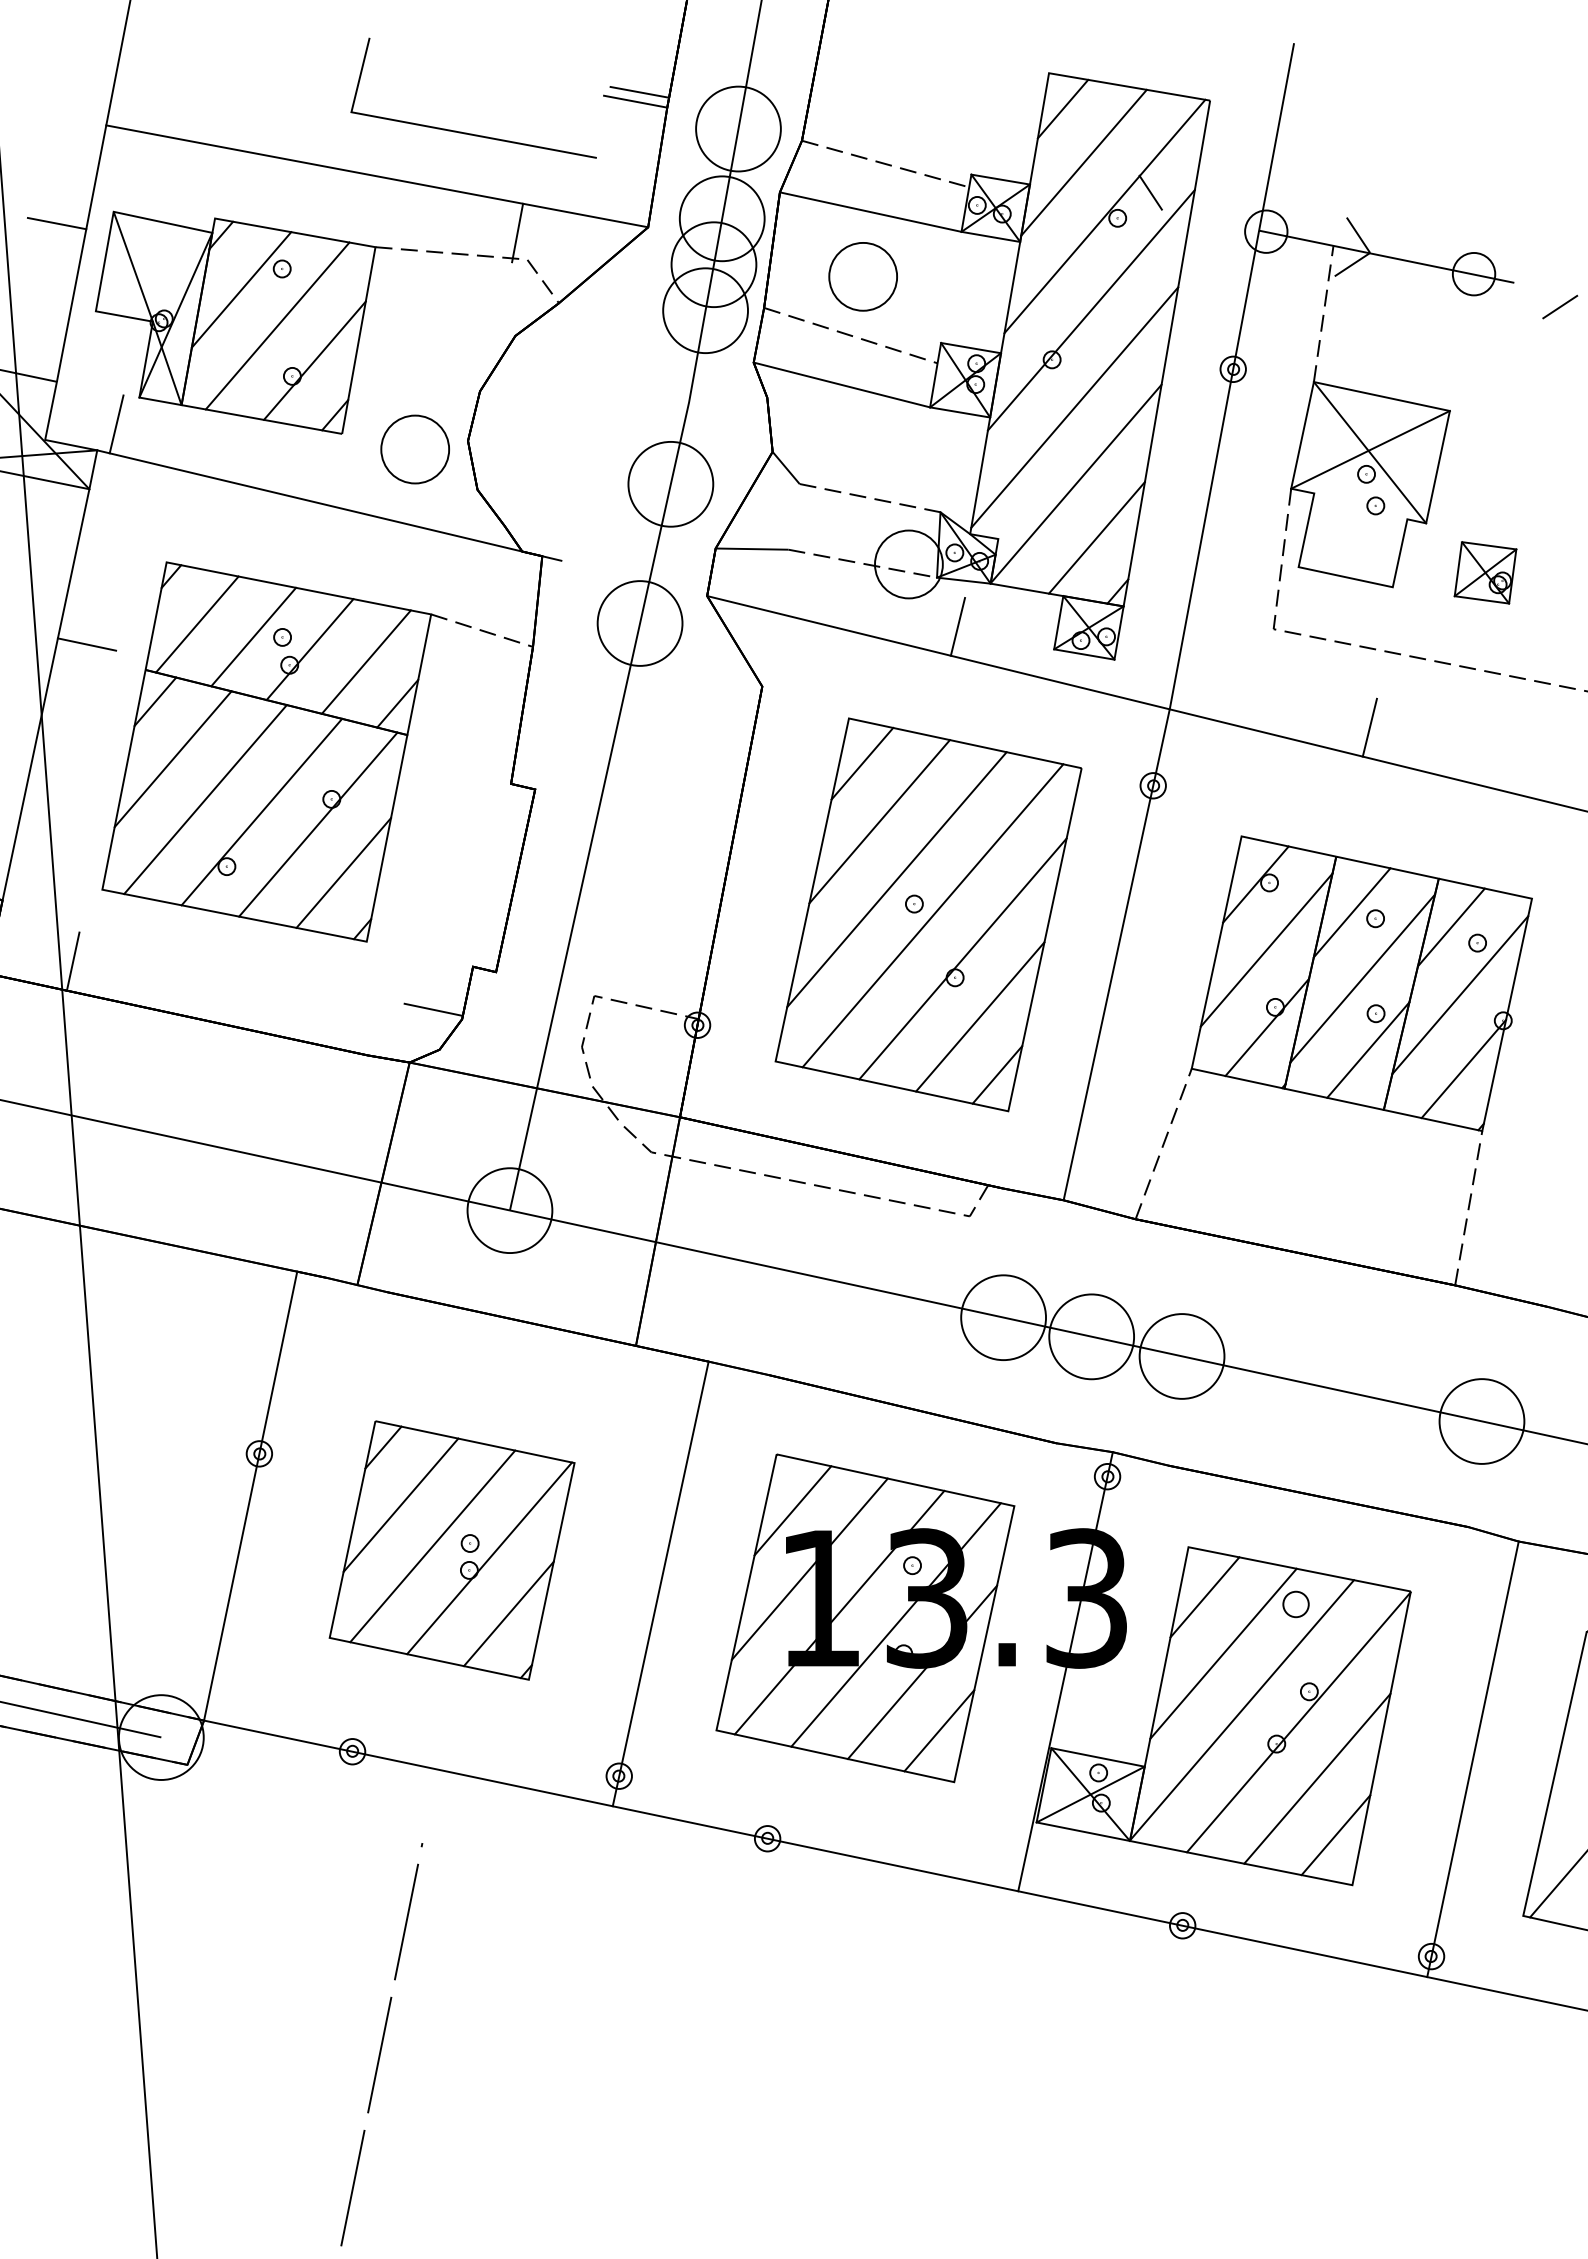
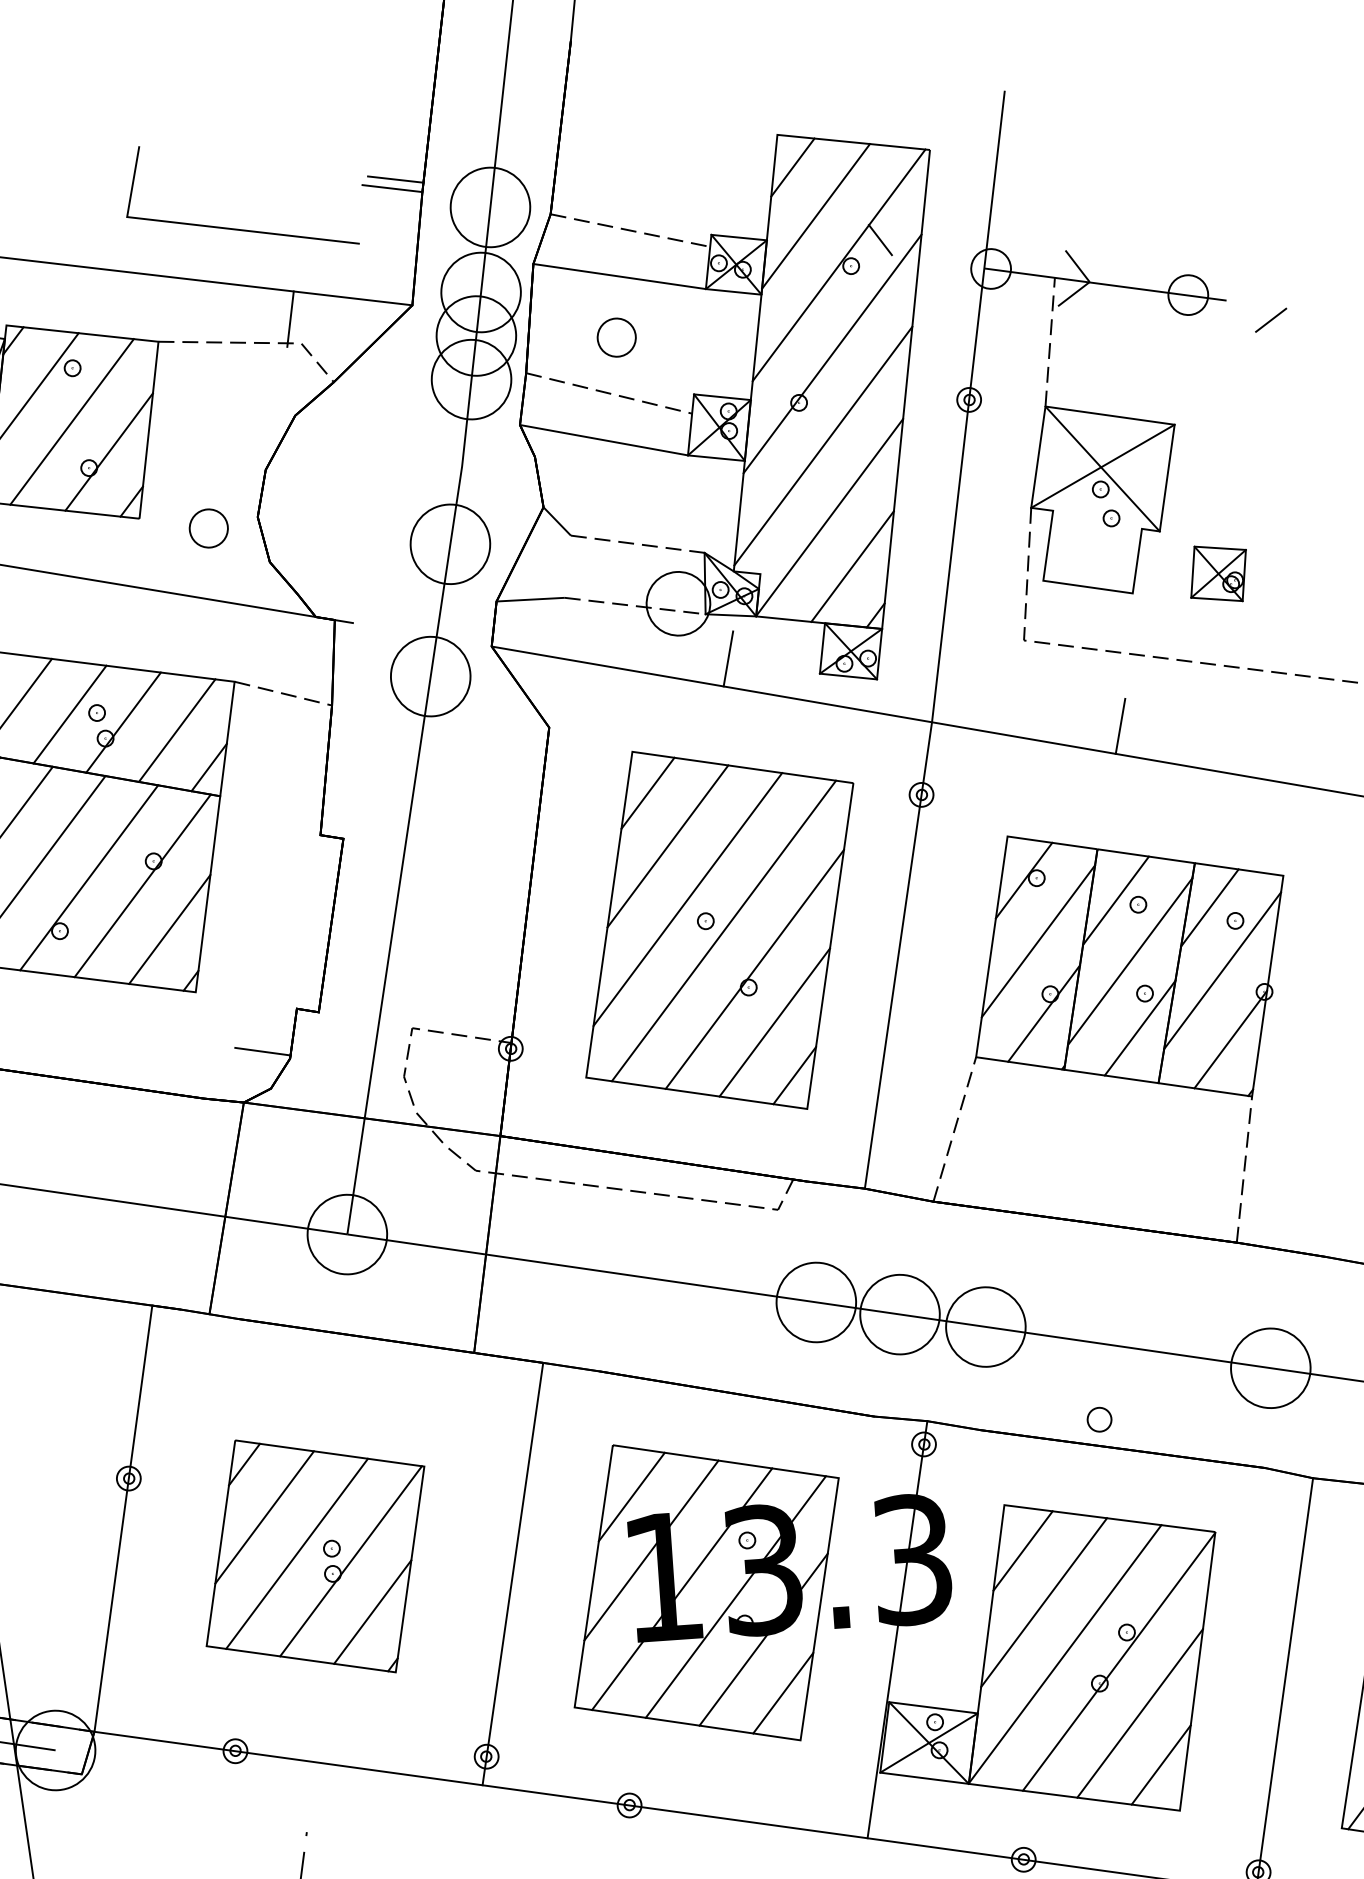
part: (862, 276) -> (616, 337), size x0.6
part: (414, 449) -> (208, 528), size x0.6
part: (1295, 1604) -> (1099, 1419), moved

